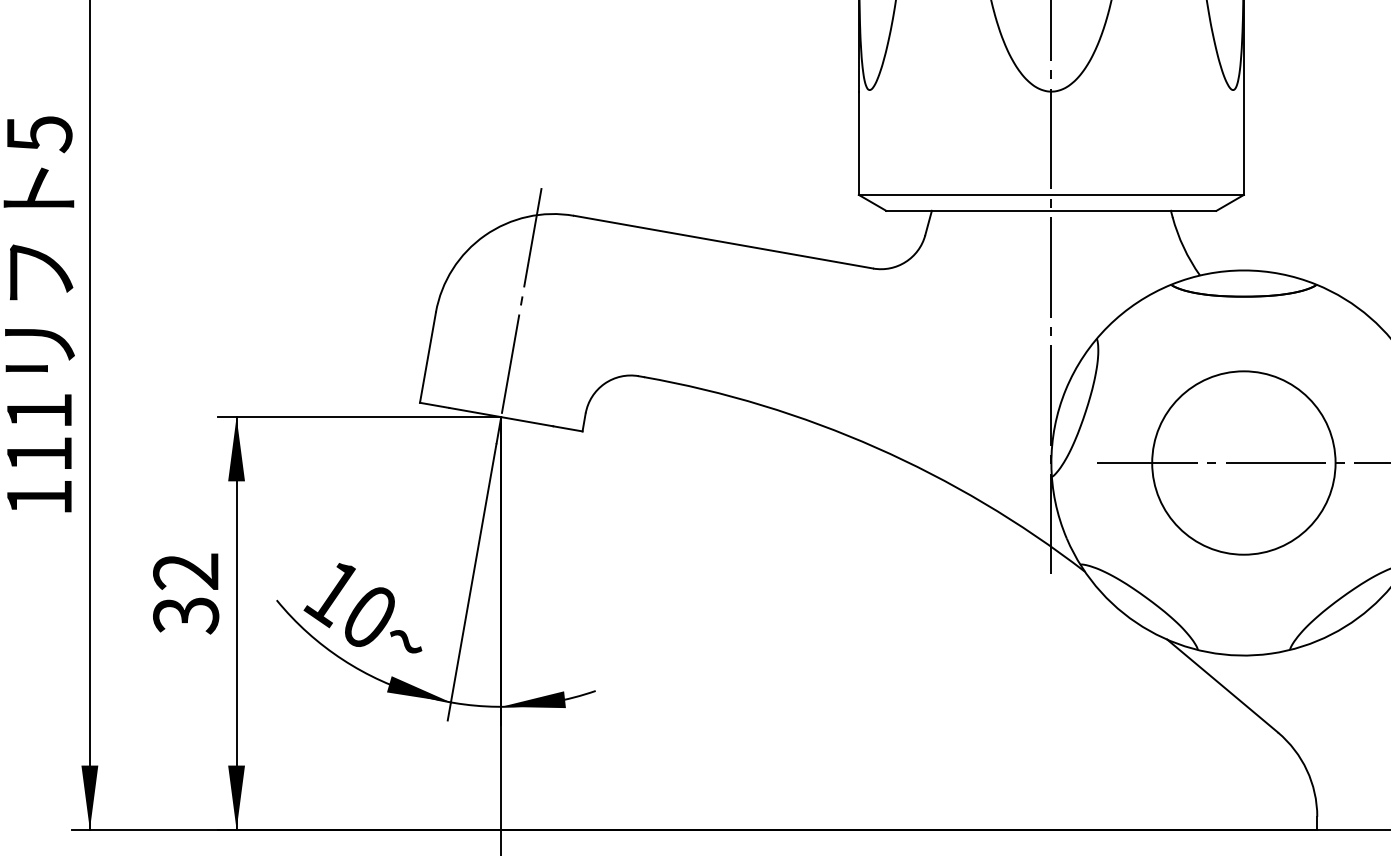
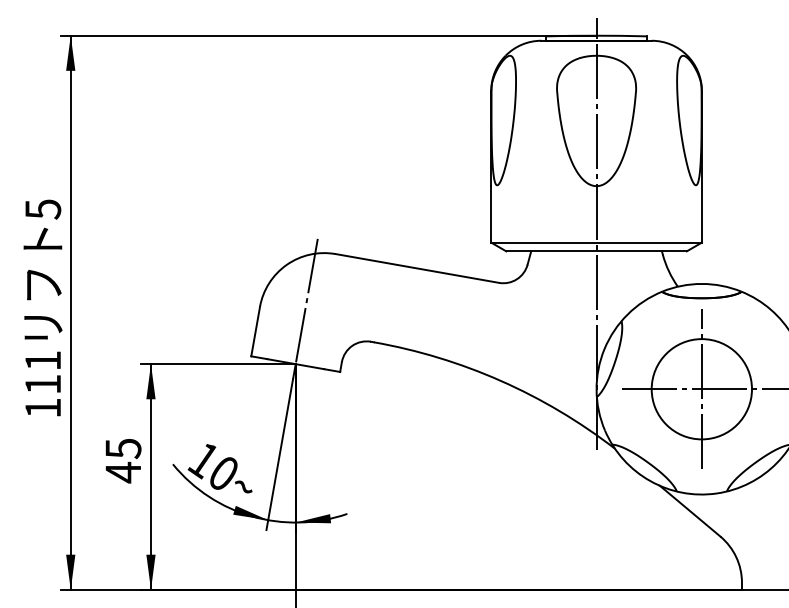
line: (1243, 463) -> (701, 389), added
text: (186, 593) -> (123, 460), 32 -> 45

